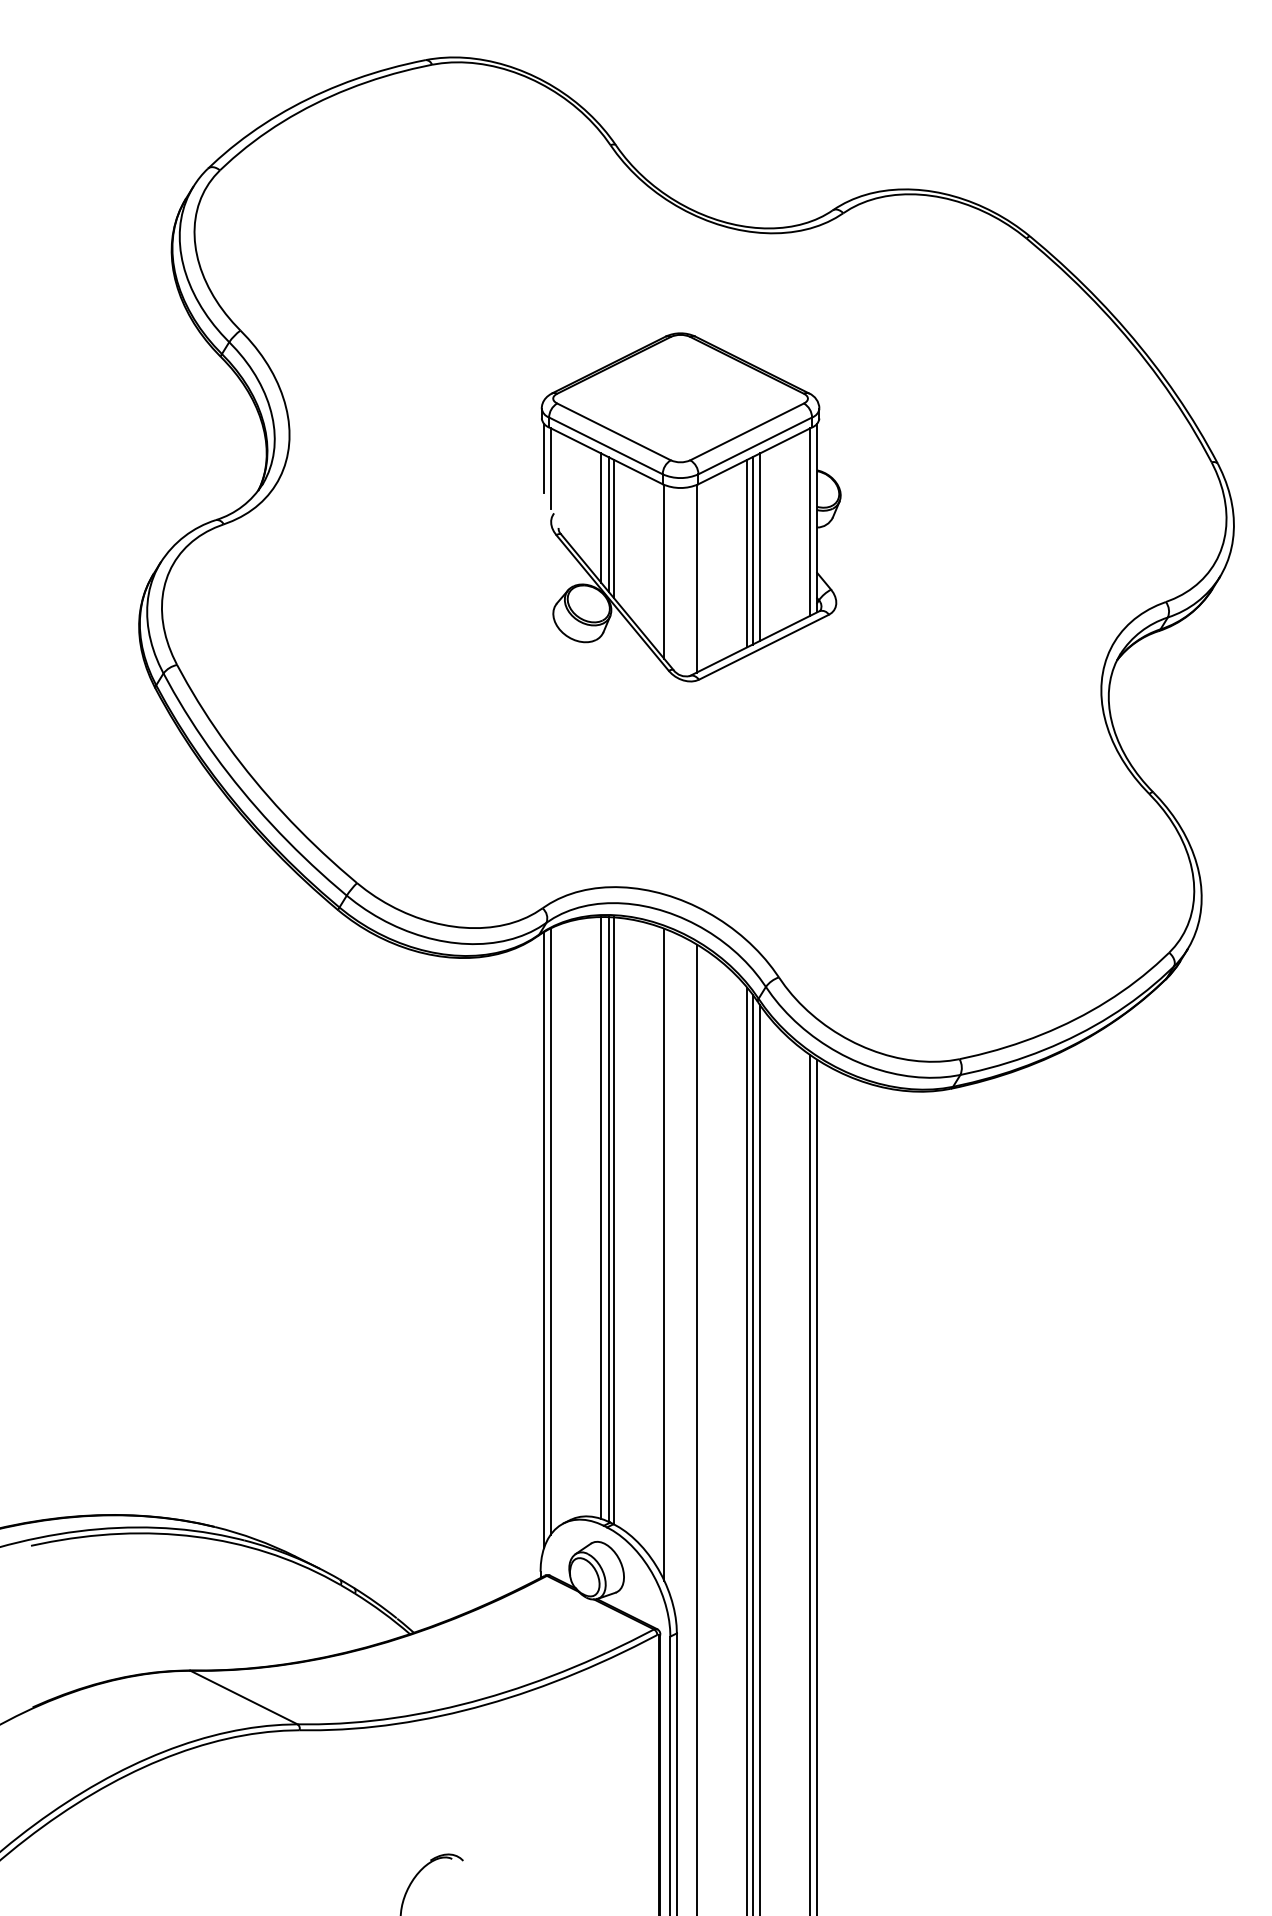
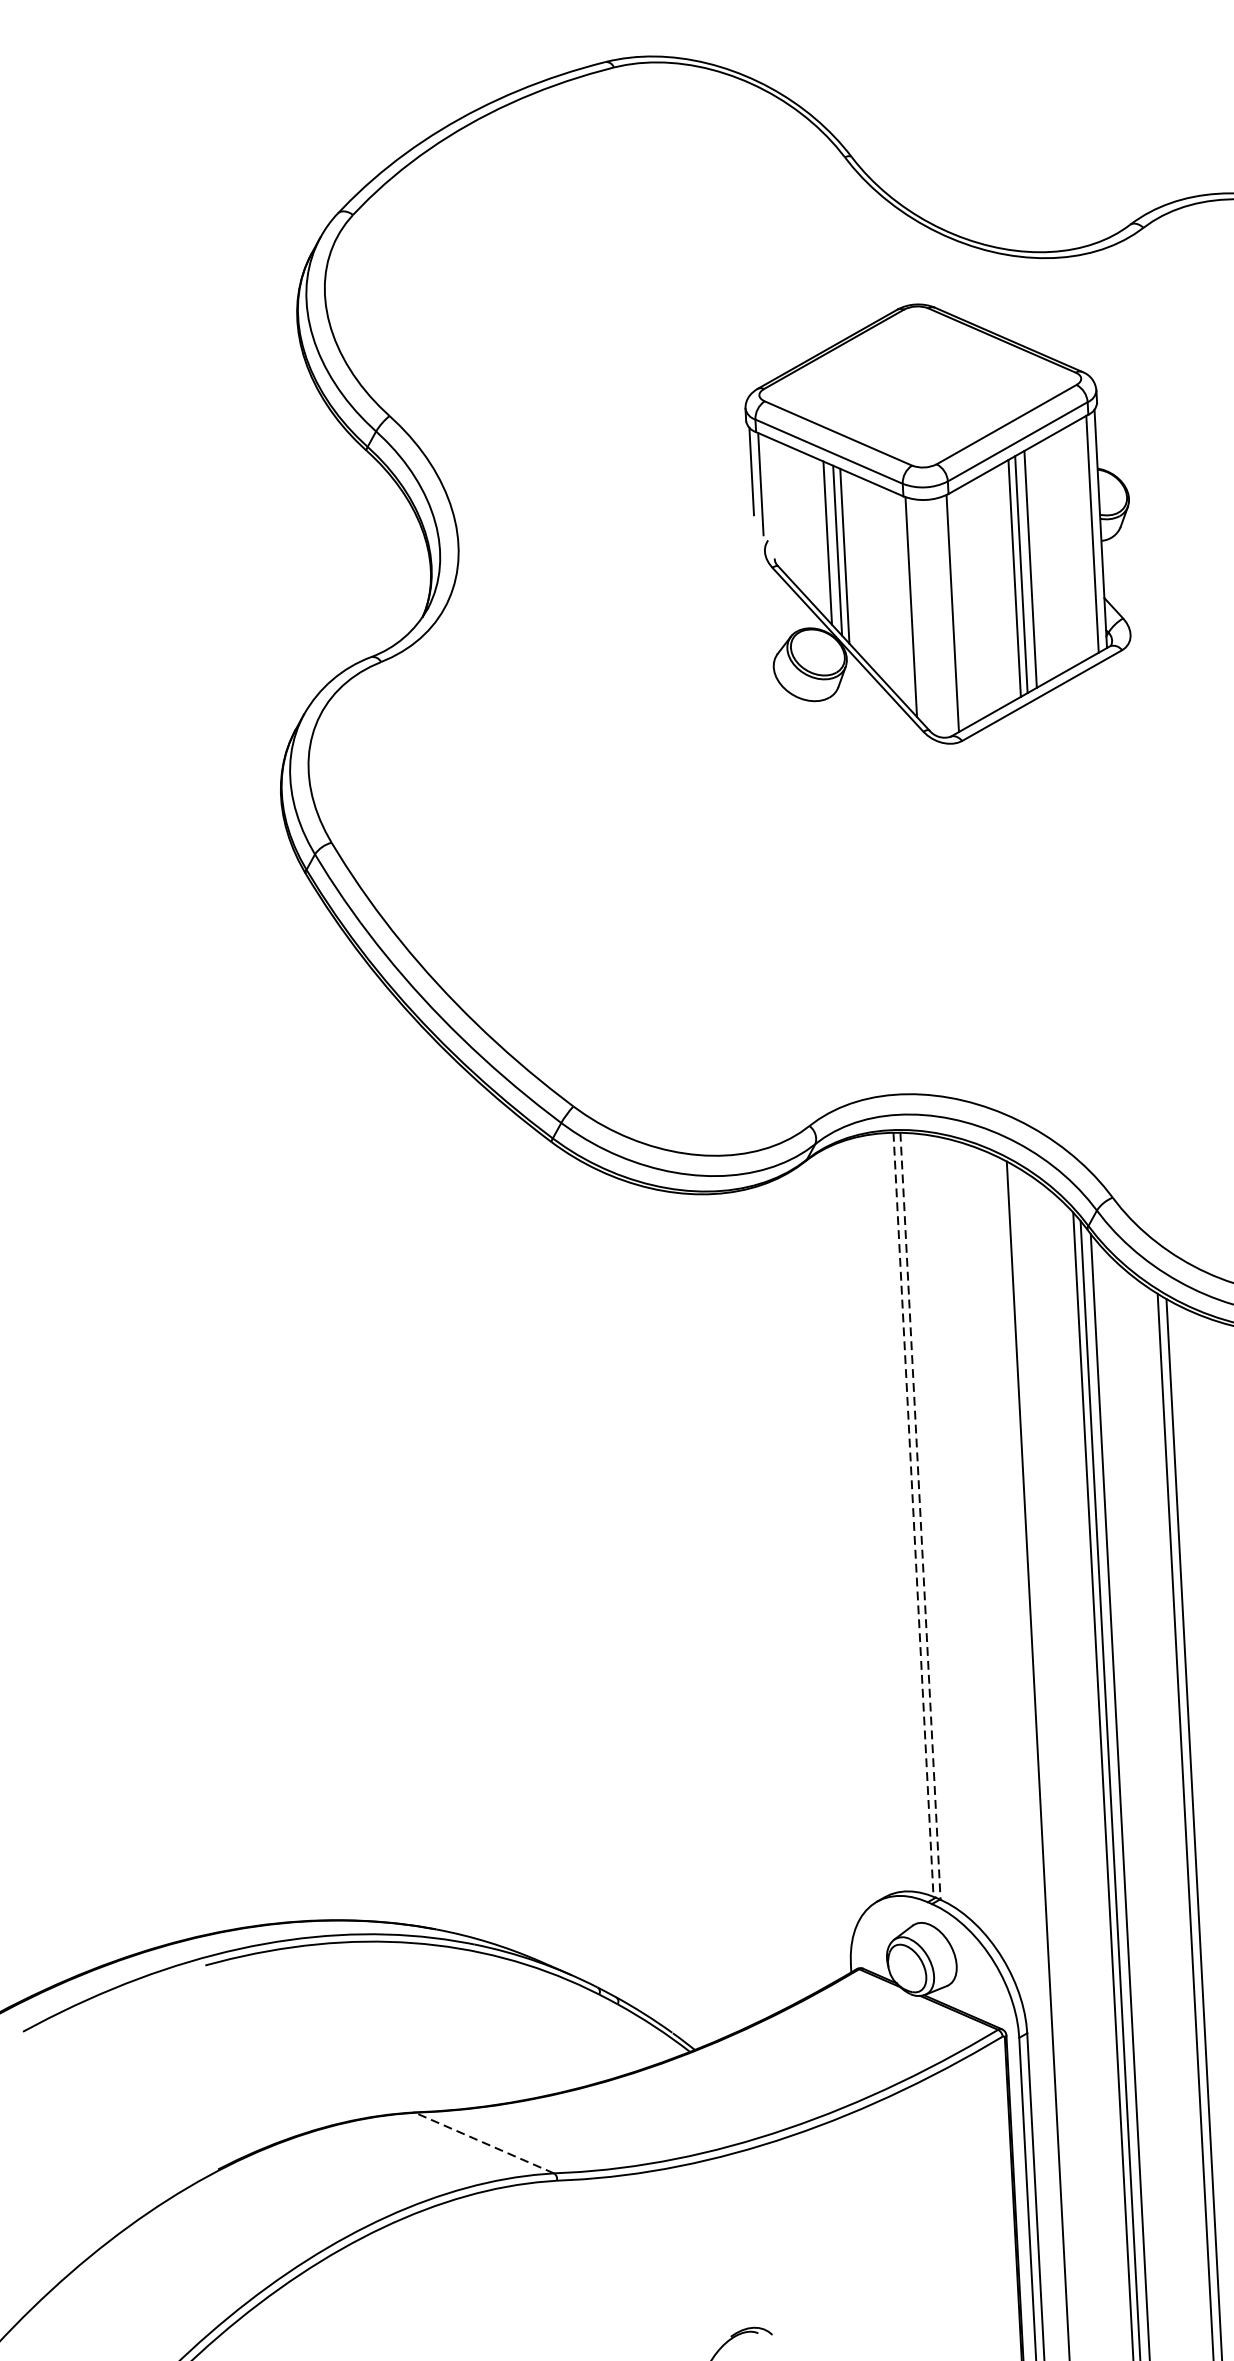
part: (690, 507) -> (940, 523), moved
line: (601, 1217) -> (904, 1512), removed
line: (608, 1219) -> (913, 1514), solid -> dashed
line: (614, 1220) -> (921, 1515), solid -> dashed
line: (550, 1231) -> (840, 1533), removed
line: (544, 1240) -> (833, 1545), removed
line: (664, 1254) -> (986, 1555), removed
line: (244, 1697) -> (485, 2142), solid -> dashed

